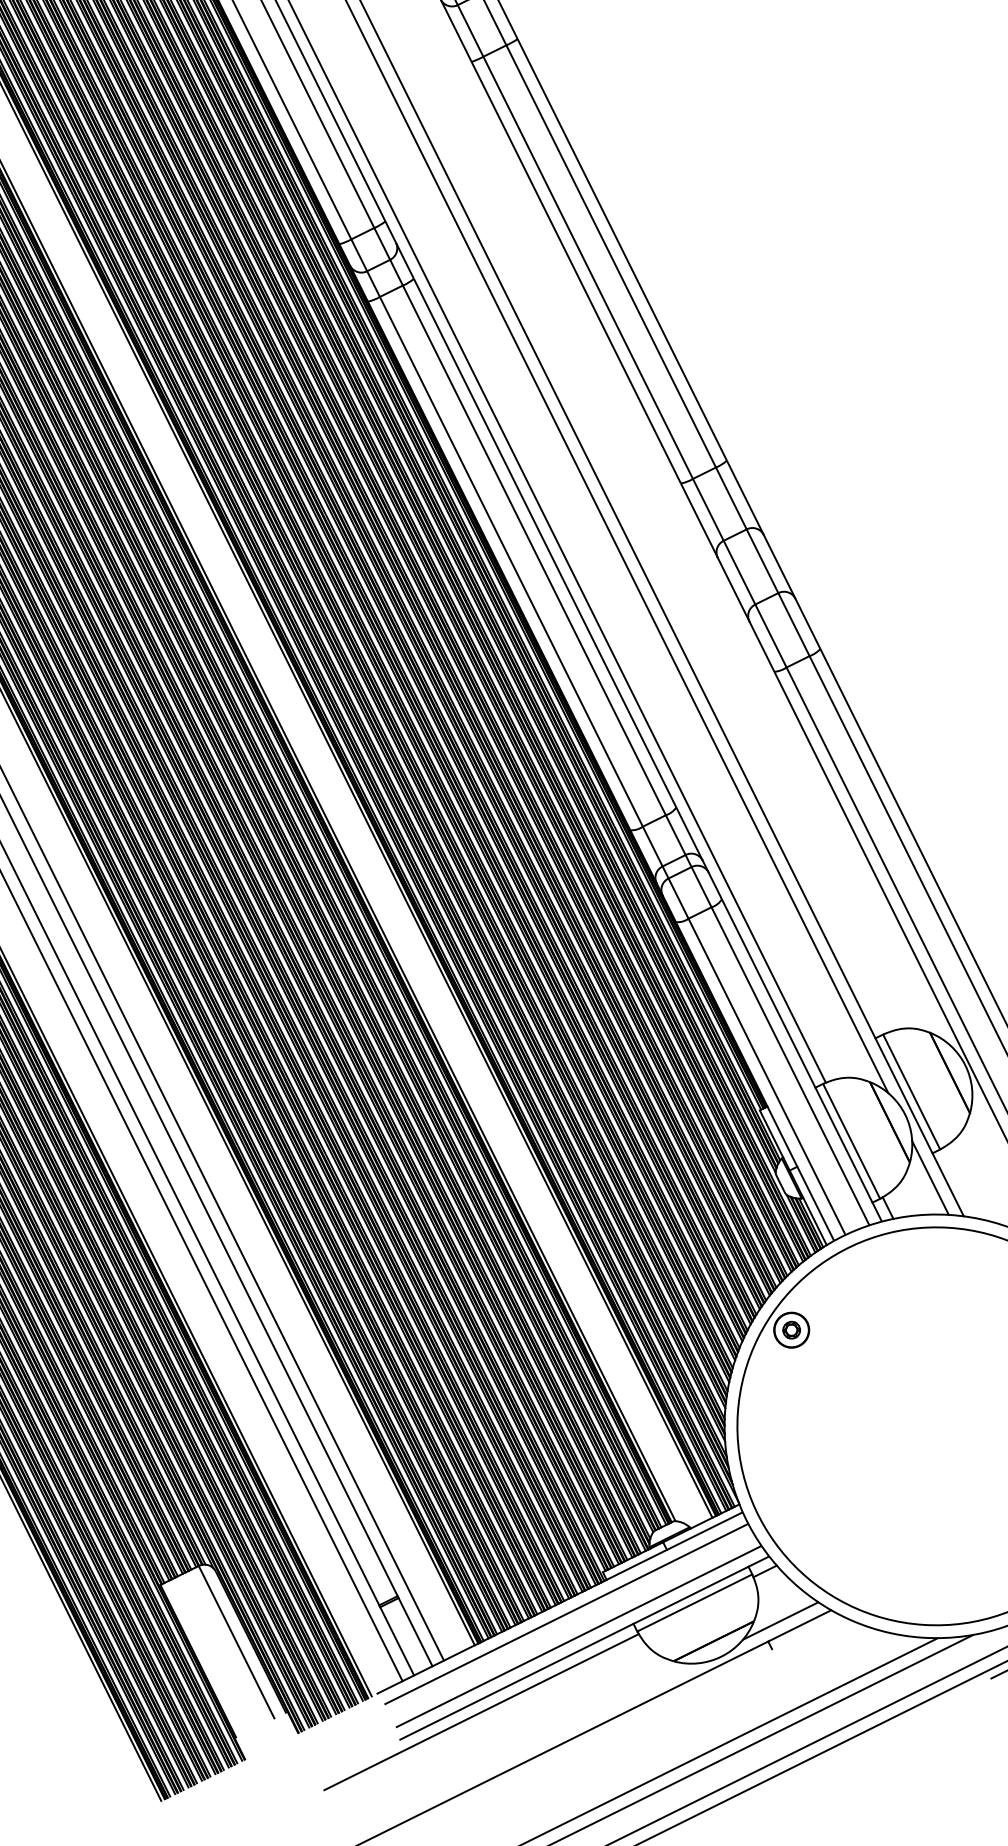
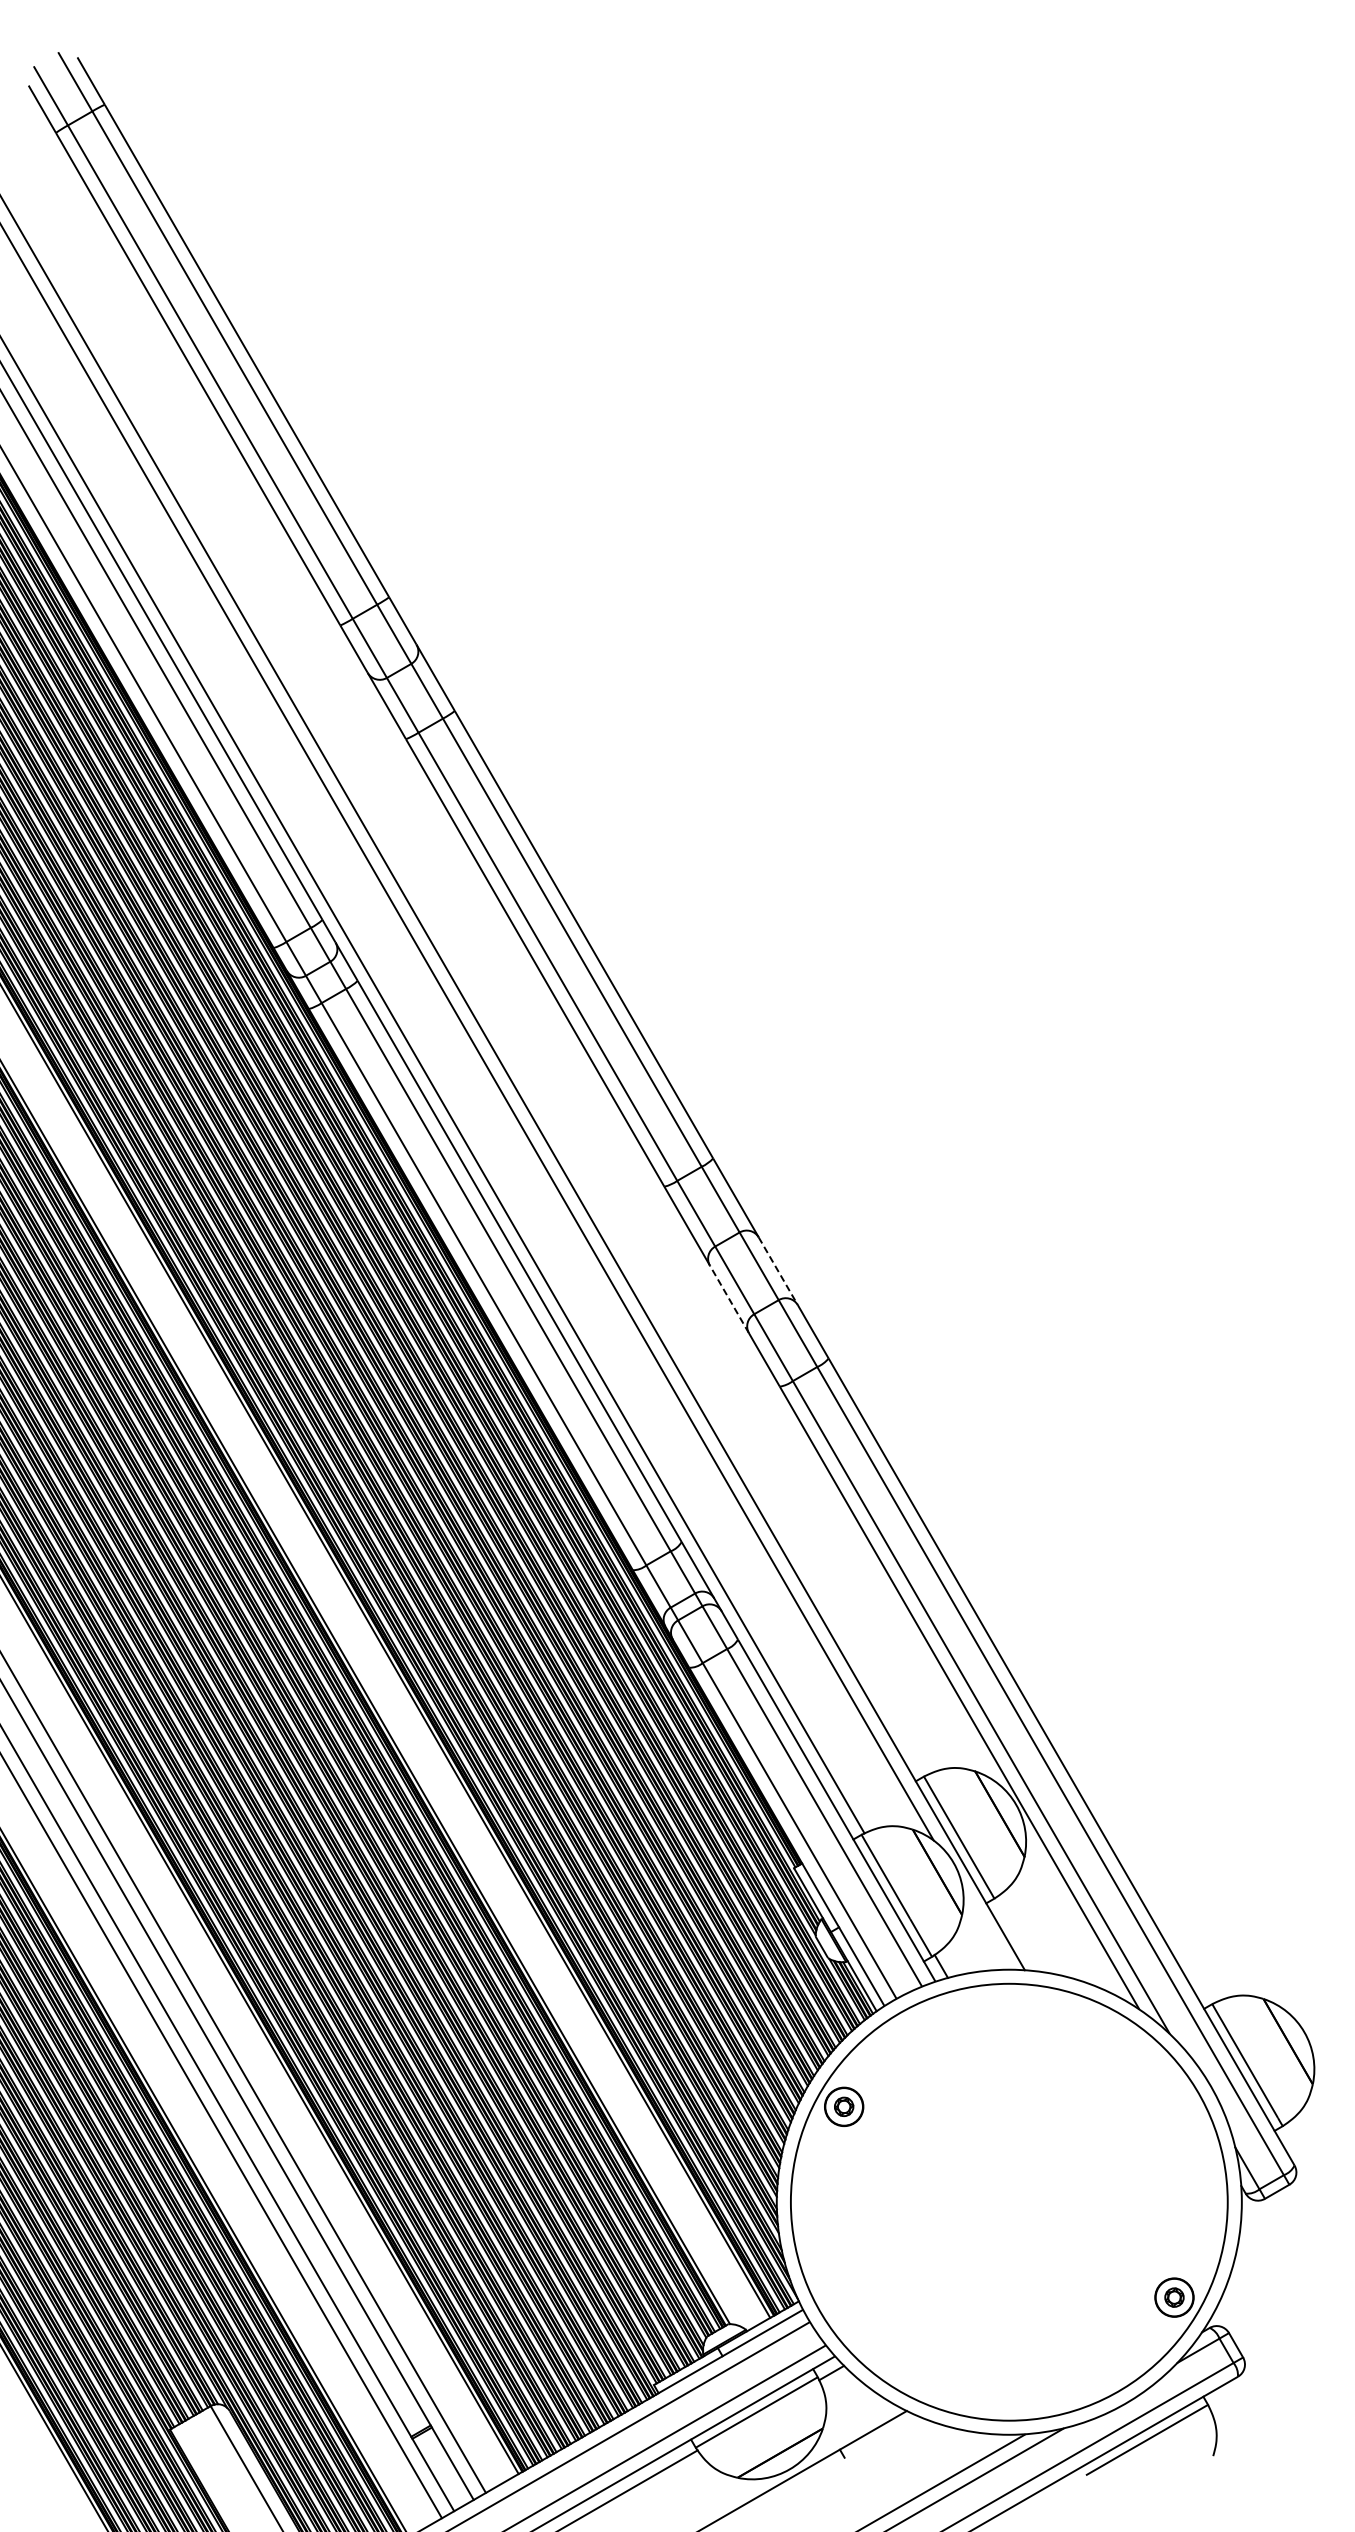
line: (779, 567) -> (778, 1271), solid -> dashed
line: (733, 588) -> (729, 1298), solid -> dashed
line: (930, 1177) -> (985, 1930), removed
line: (781, 1621) -> (852, 2426), removed

